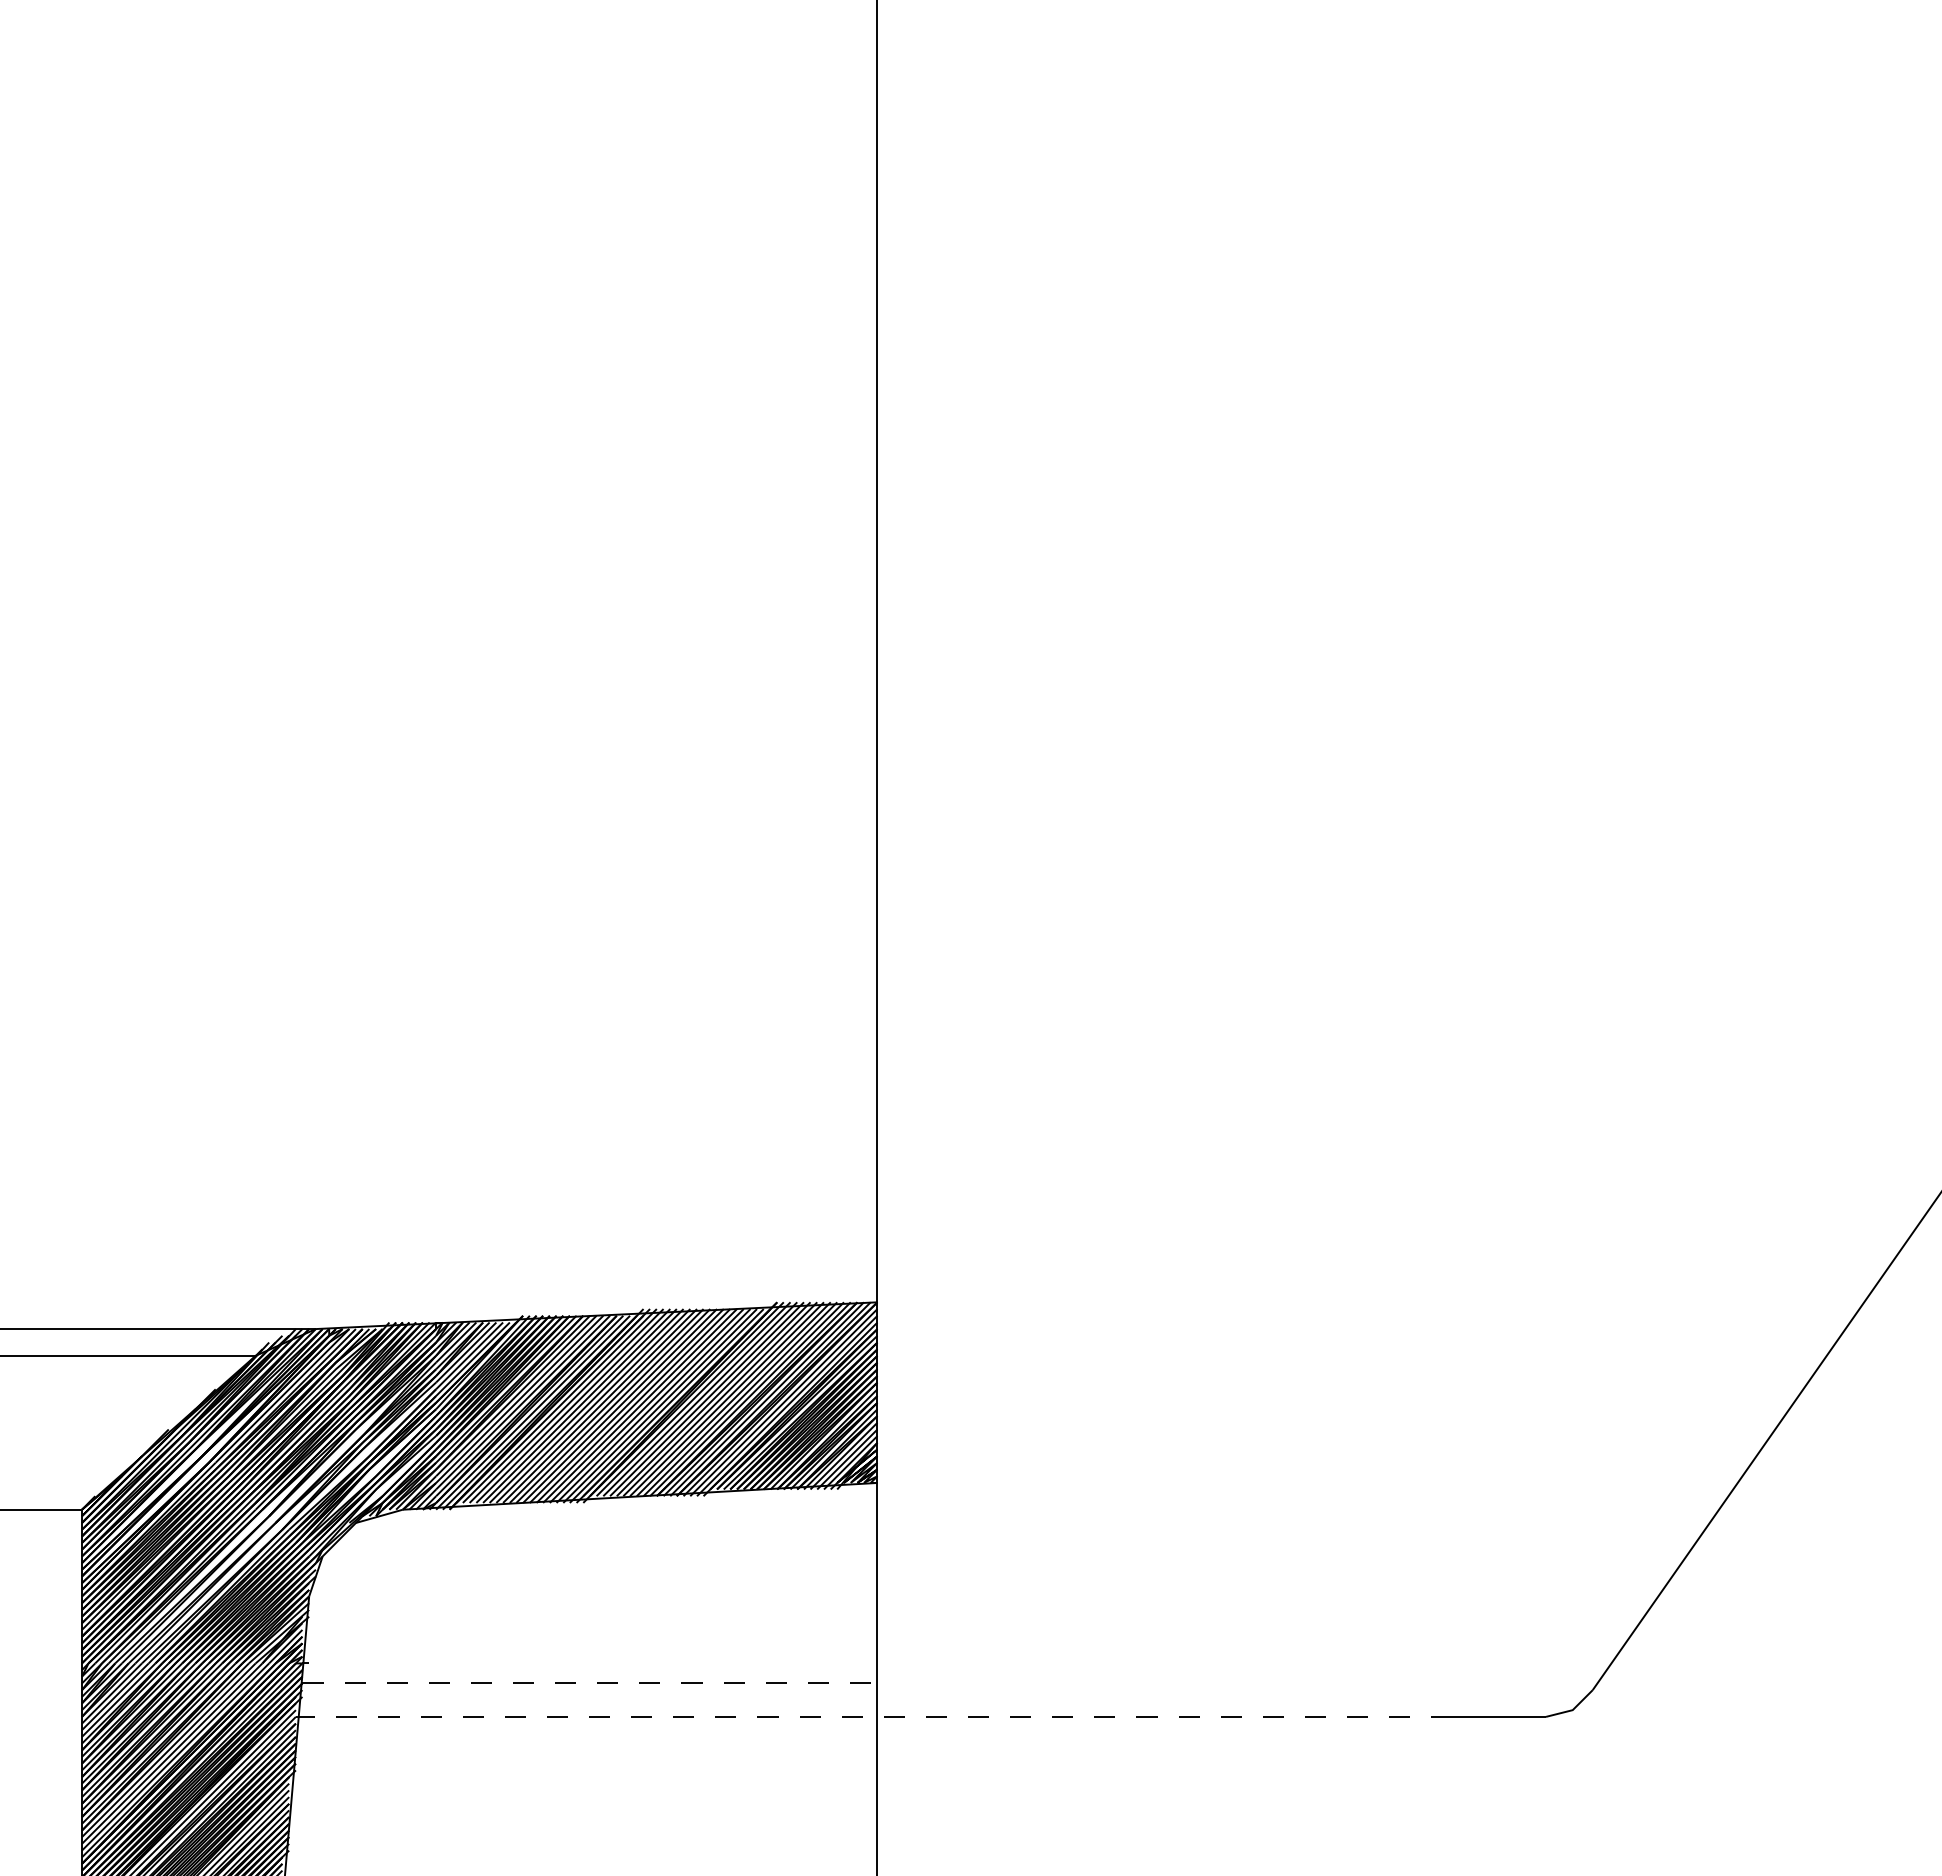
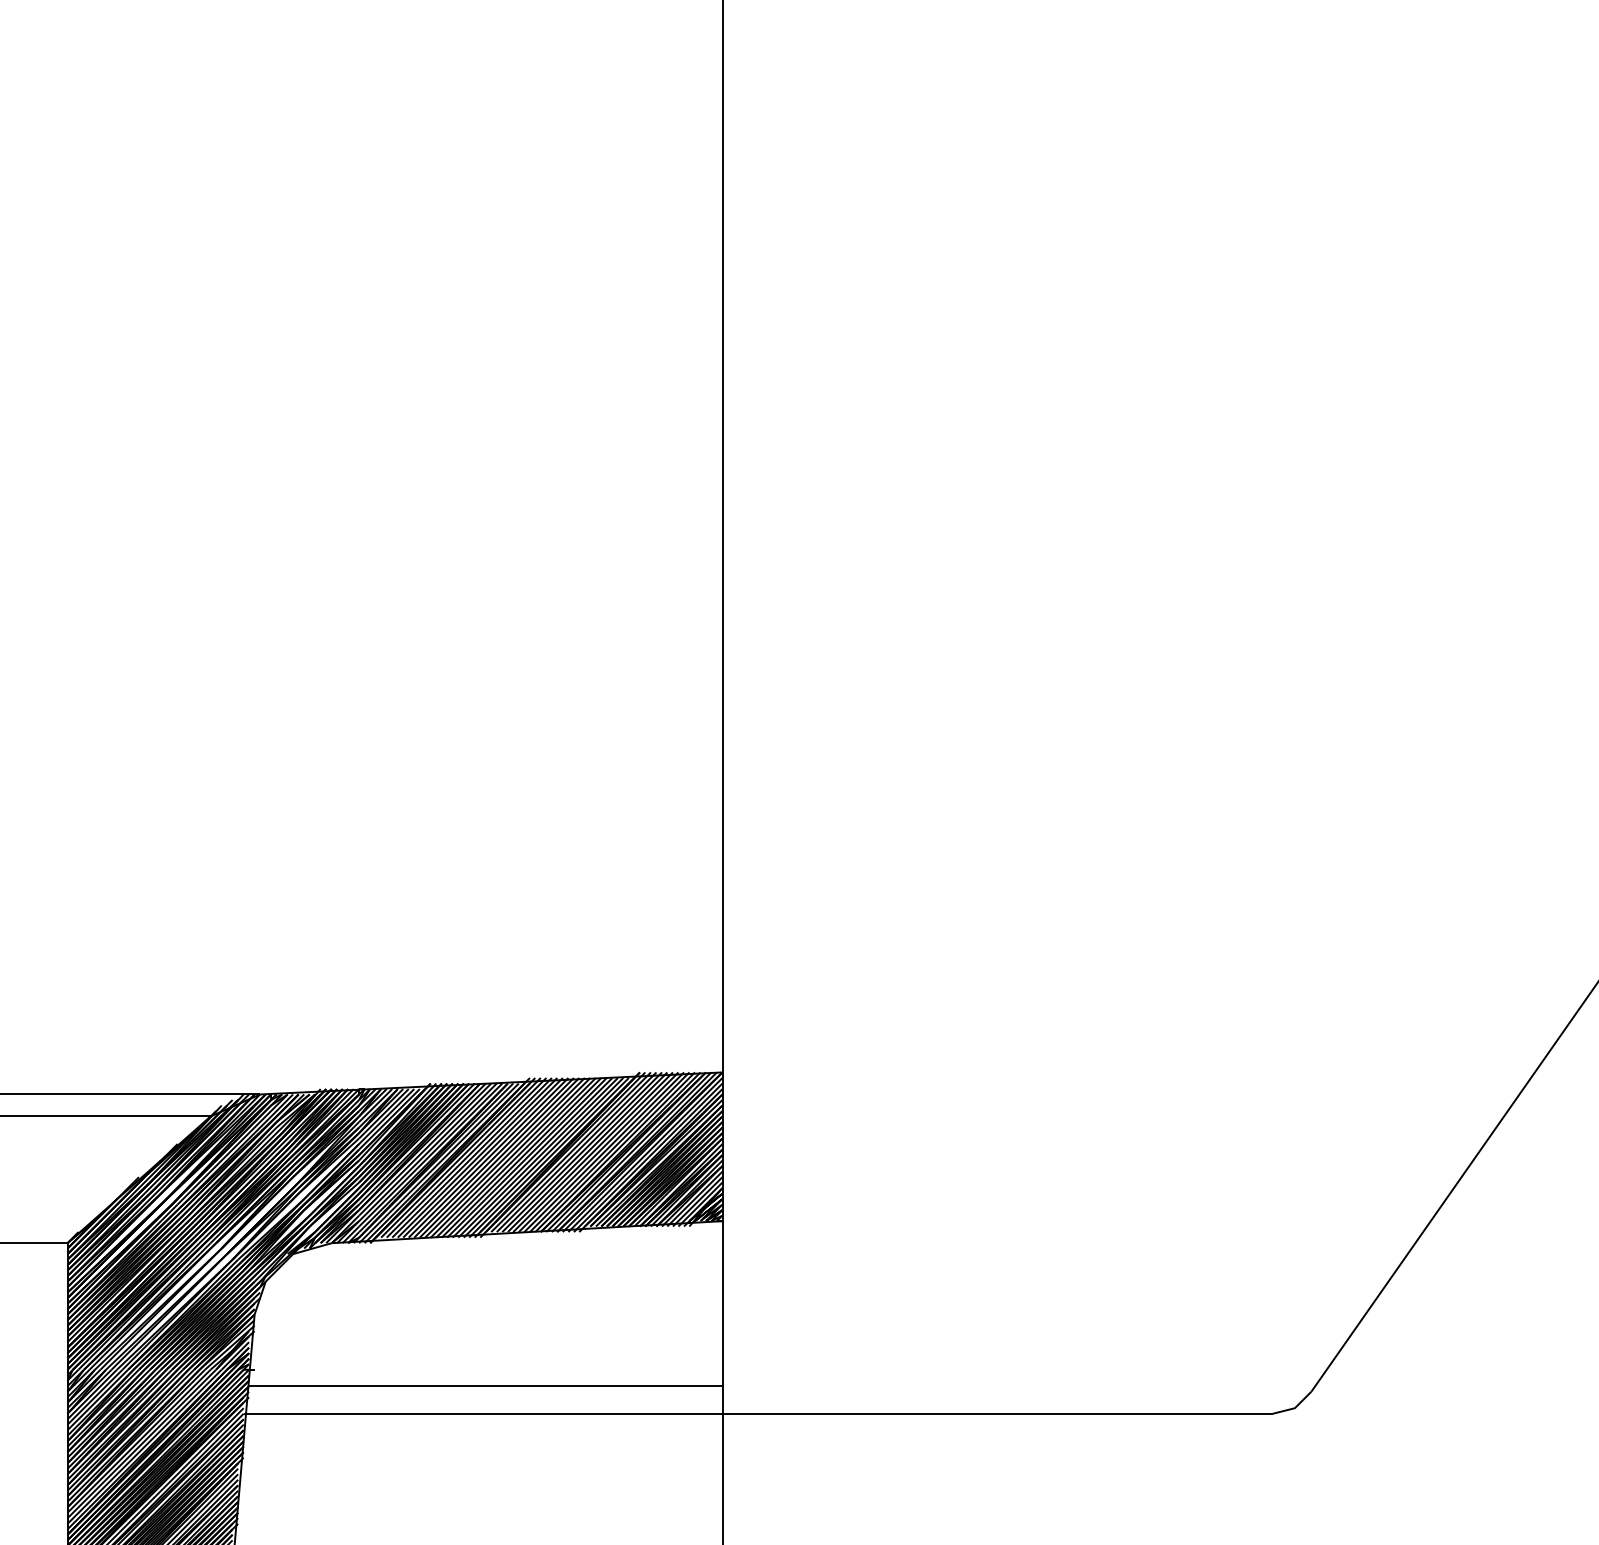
line: (589, 1683) -> (485, 1386), dashed -> solid
line: (873, 1716) -> (719, 1413), dashed -> solid

